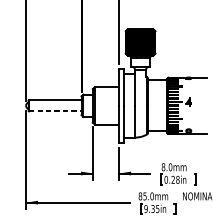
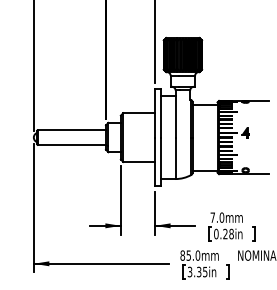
line: (55, 111) -> (72, 144), dashed -> solid
text: (163, 167) -> (212, 217), 8.0mm -> 7.0mm
text: (145, 209) -> (189, 272), 9.35in -> 3.35in

